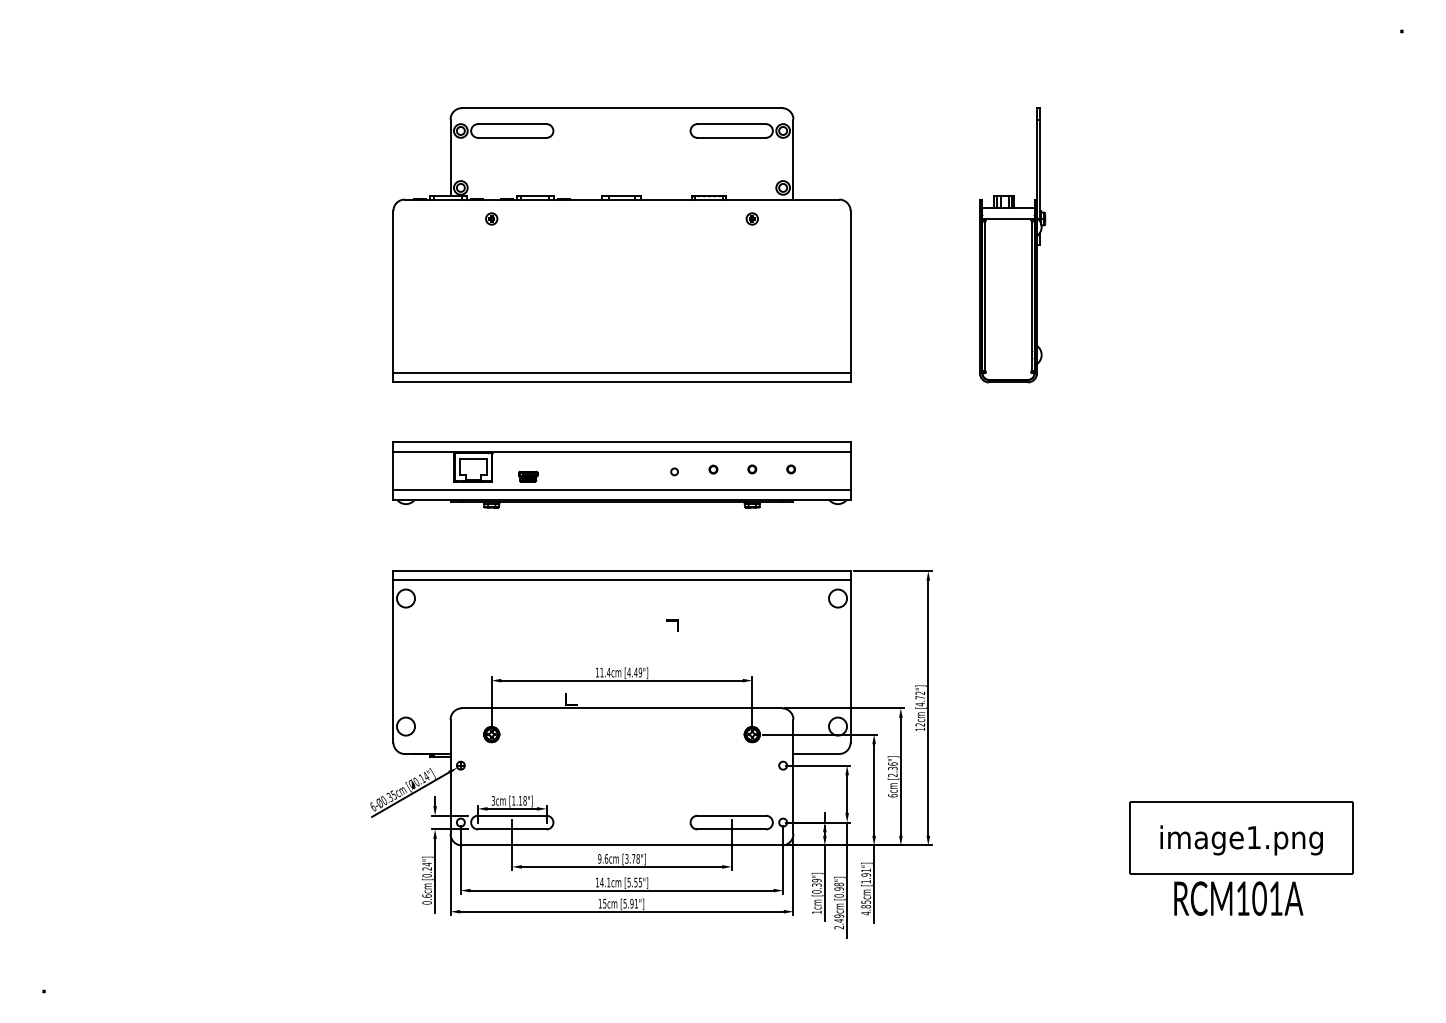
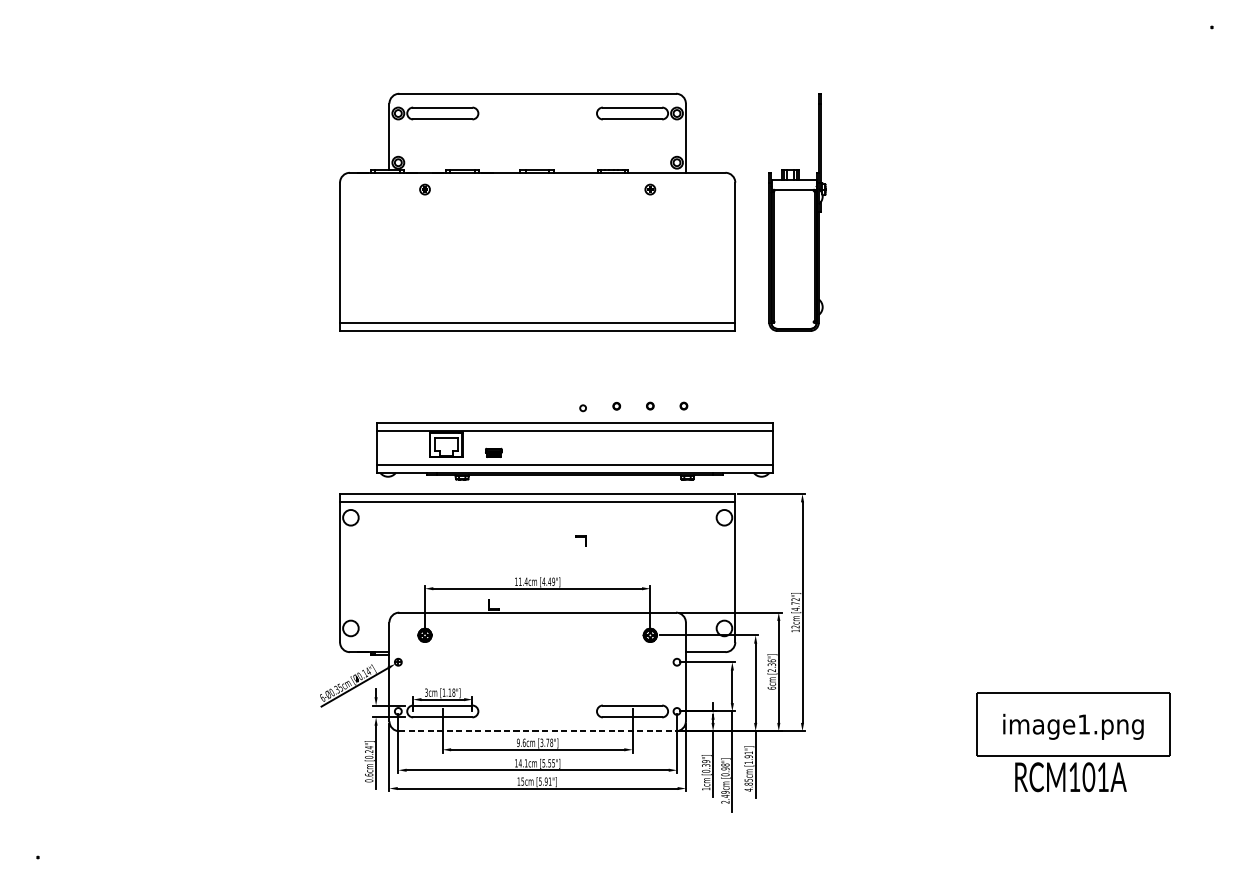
part: (1012, 245) -> (797, 212), moved
part: (621, 474) -> (574, 451), moved
line: (622, 845) -> (538, 731), solid -> dashed

